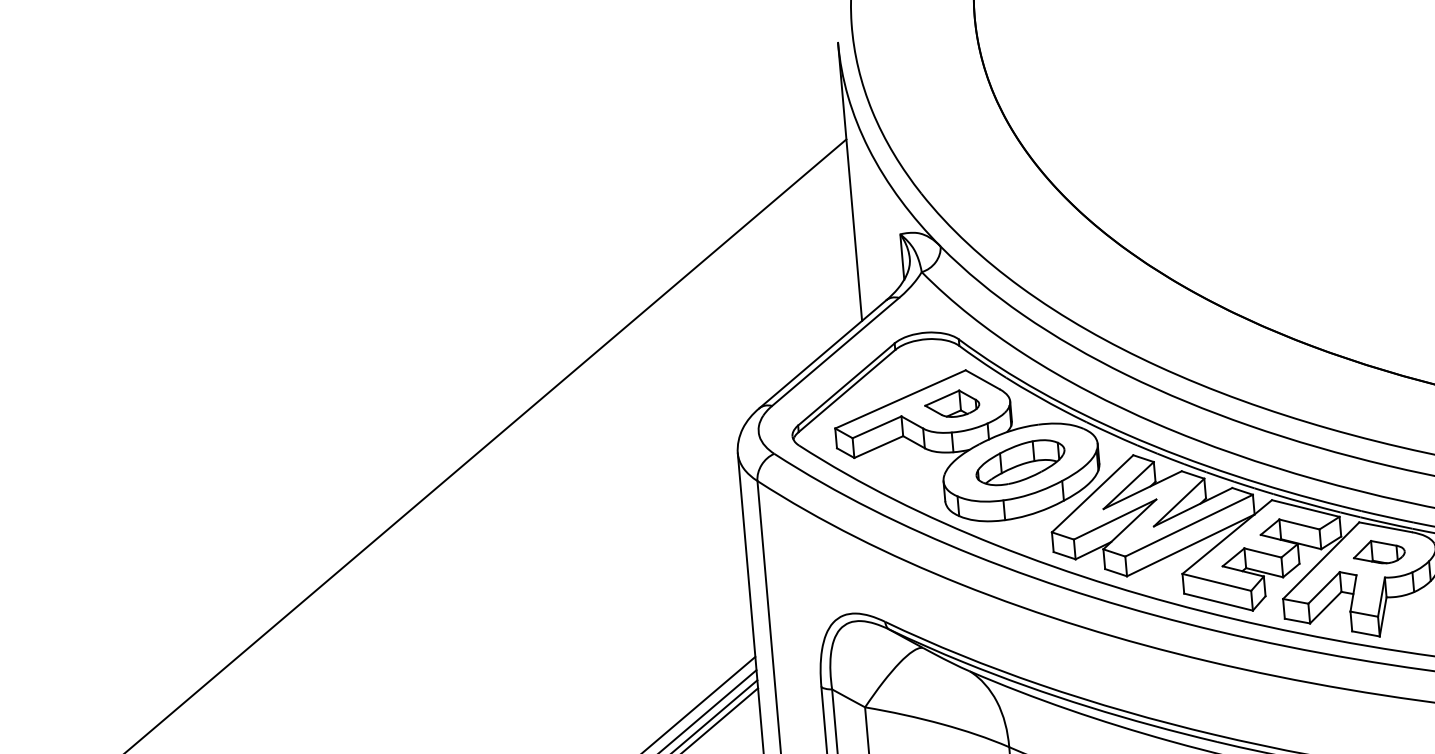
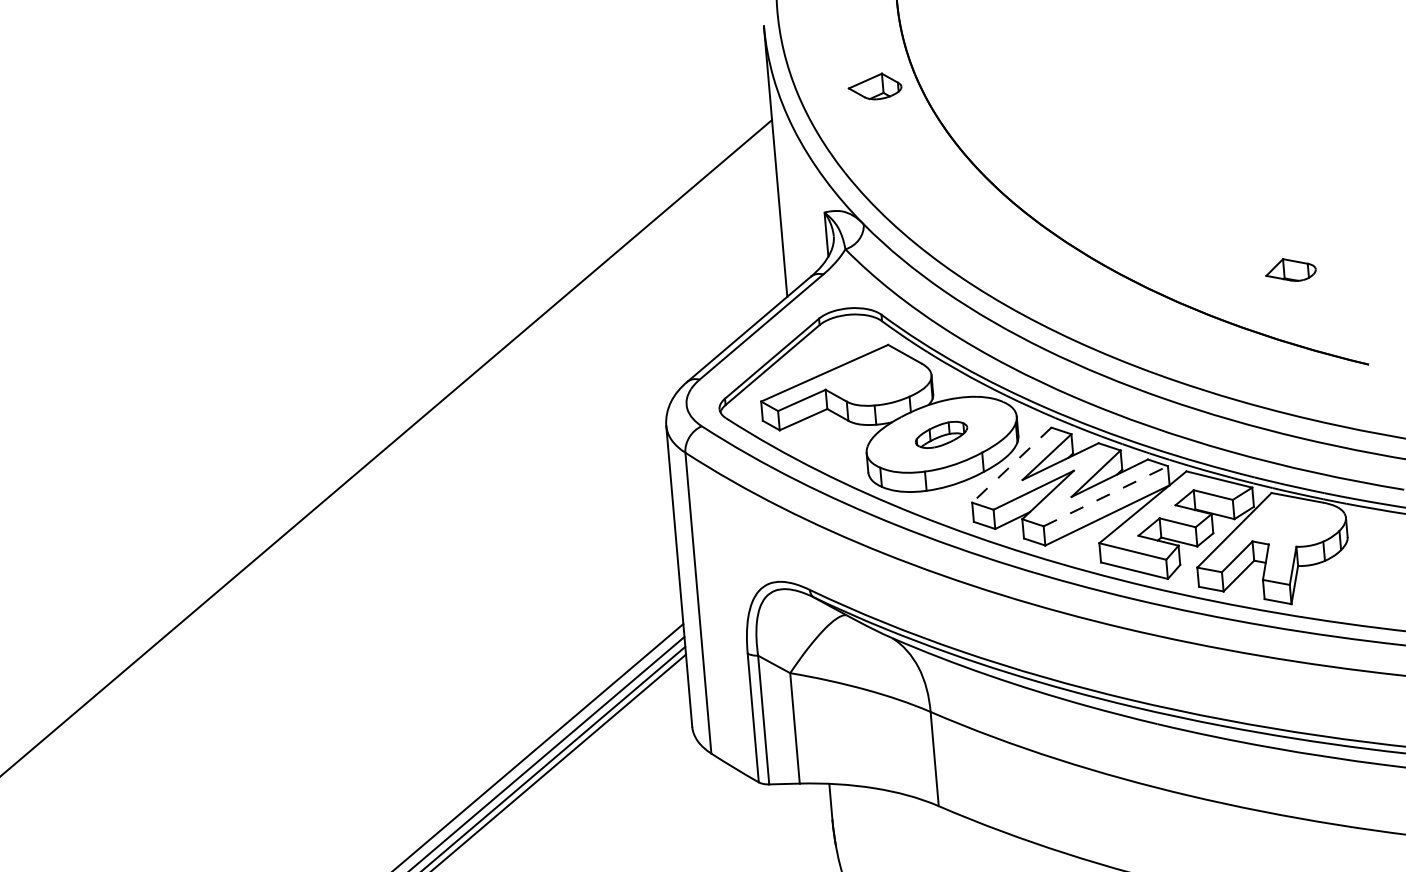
part: (951, 403) -> (874, 86), moved
part: (1020, 462) -> (941, 434), size x0.6
line: (1092, 494) -> (1011, 465), solid -> dashed
line: (1189, 525) -> (1106, 496), solid -> dashed
part: (1378, 551) -> (1290, 269), moved

